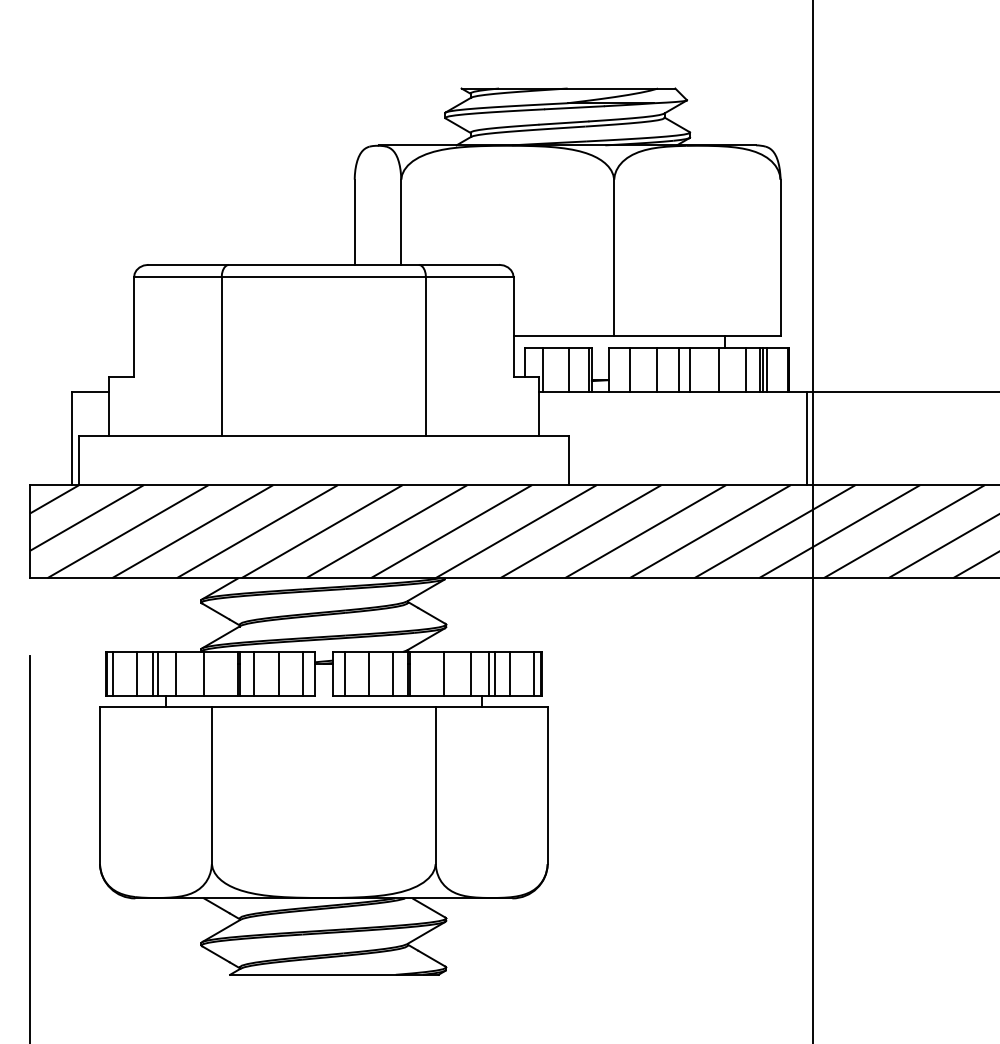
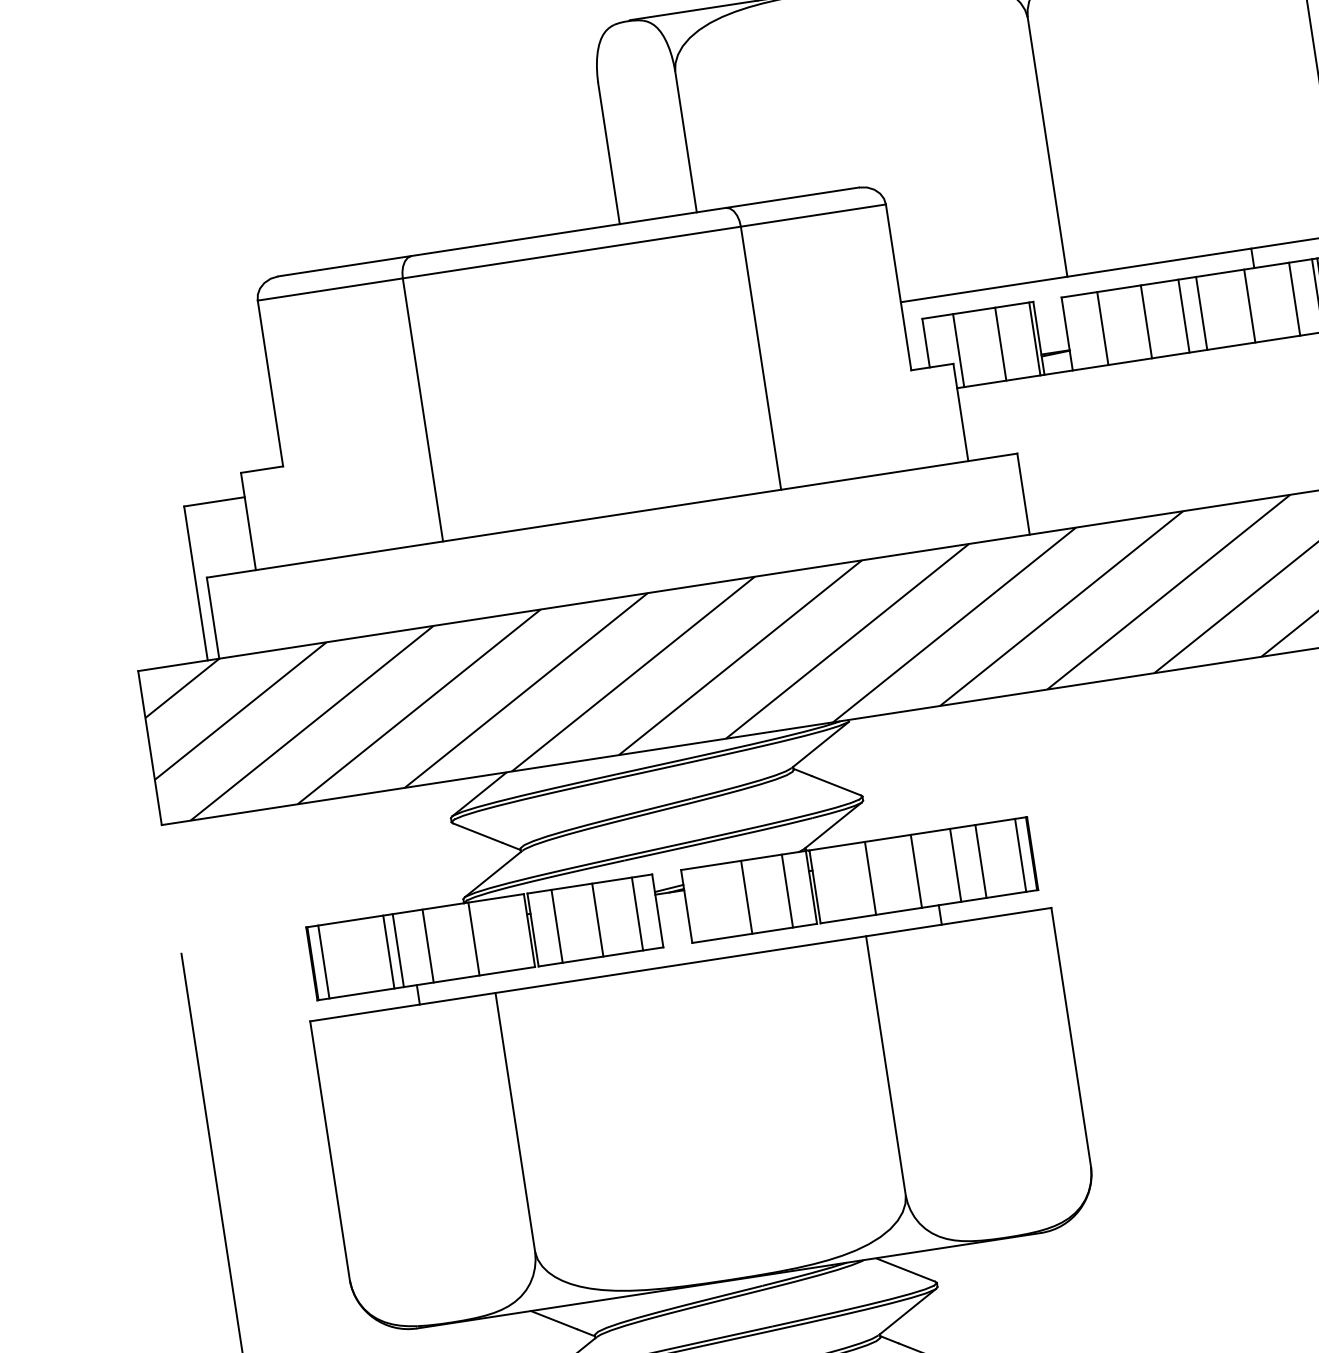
line: (137, 673) -> (363, 955), removed
line: (344, 673) -> (706, 903), removed
line: (489, 673) -> (946, 866), removed

